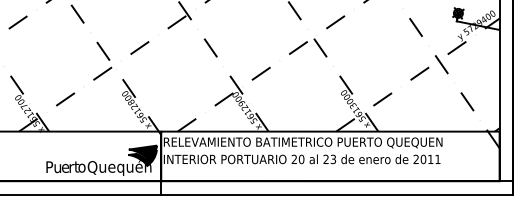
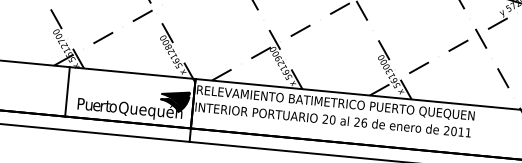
line: (34, 156) -> (67, 91), added
text: (333, 159) -> (364, 123), 23 -> 26

